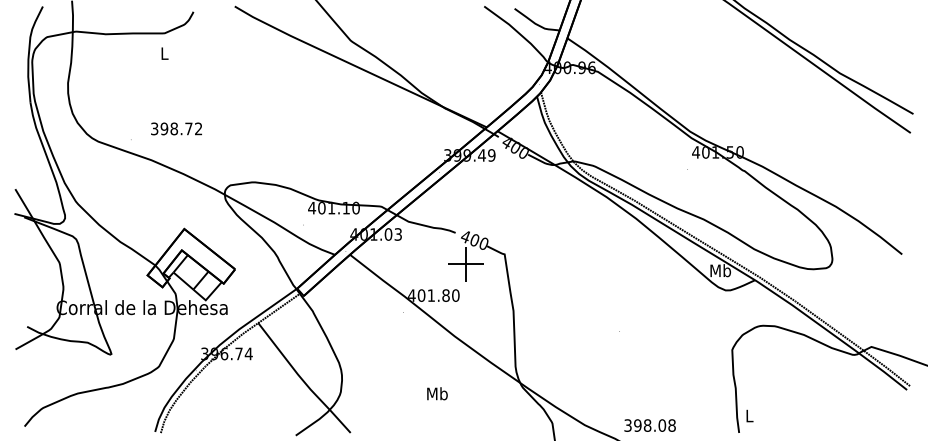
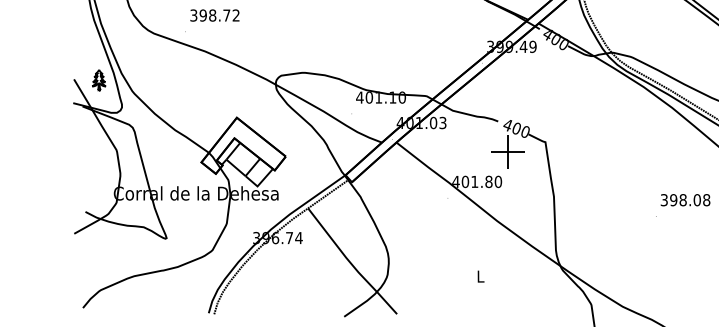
text: (176, 128) -> (214, 15), moved
part: (41, 190) -> (99, 80), added
text: (437, 393) -> (480, 276), Mb -> L
text: (649, 425) -> (684, 200), moved

